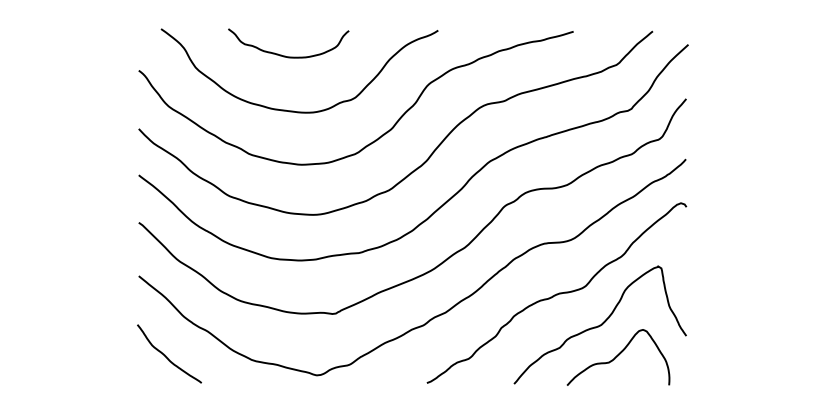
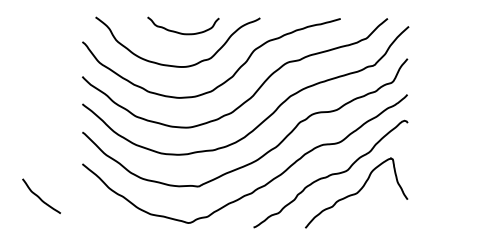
curve: (285, 54) -> (181, 32), moved
curve: (165, 354) -> (39, 196), moved
curve: (618, 357) -> (367, 212), removed

